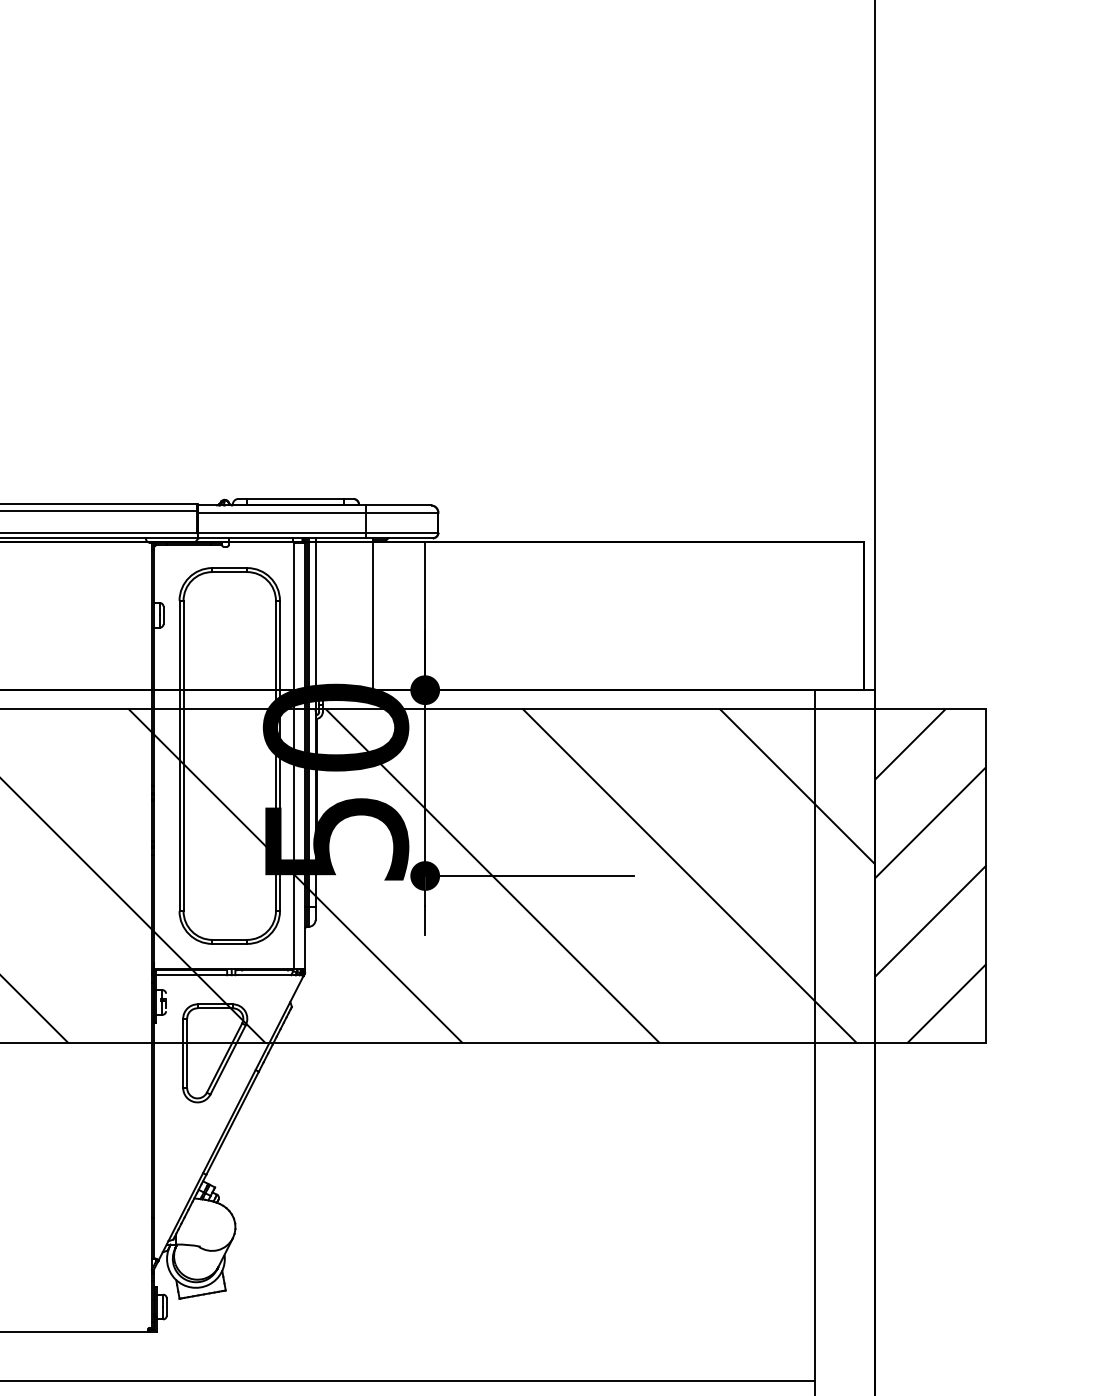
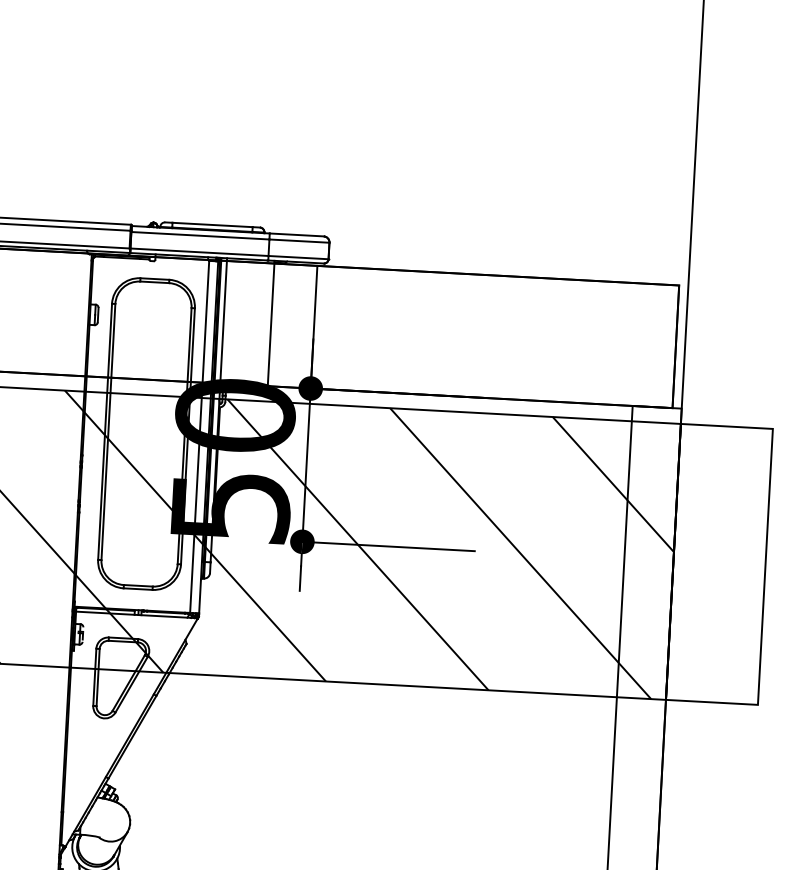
hatch: (930, 875) -> (719, 563), removed

